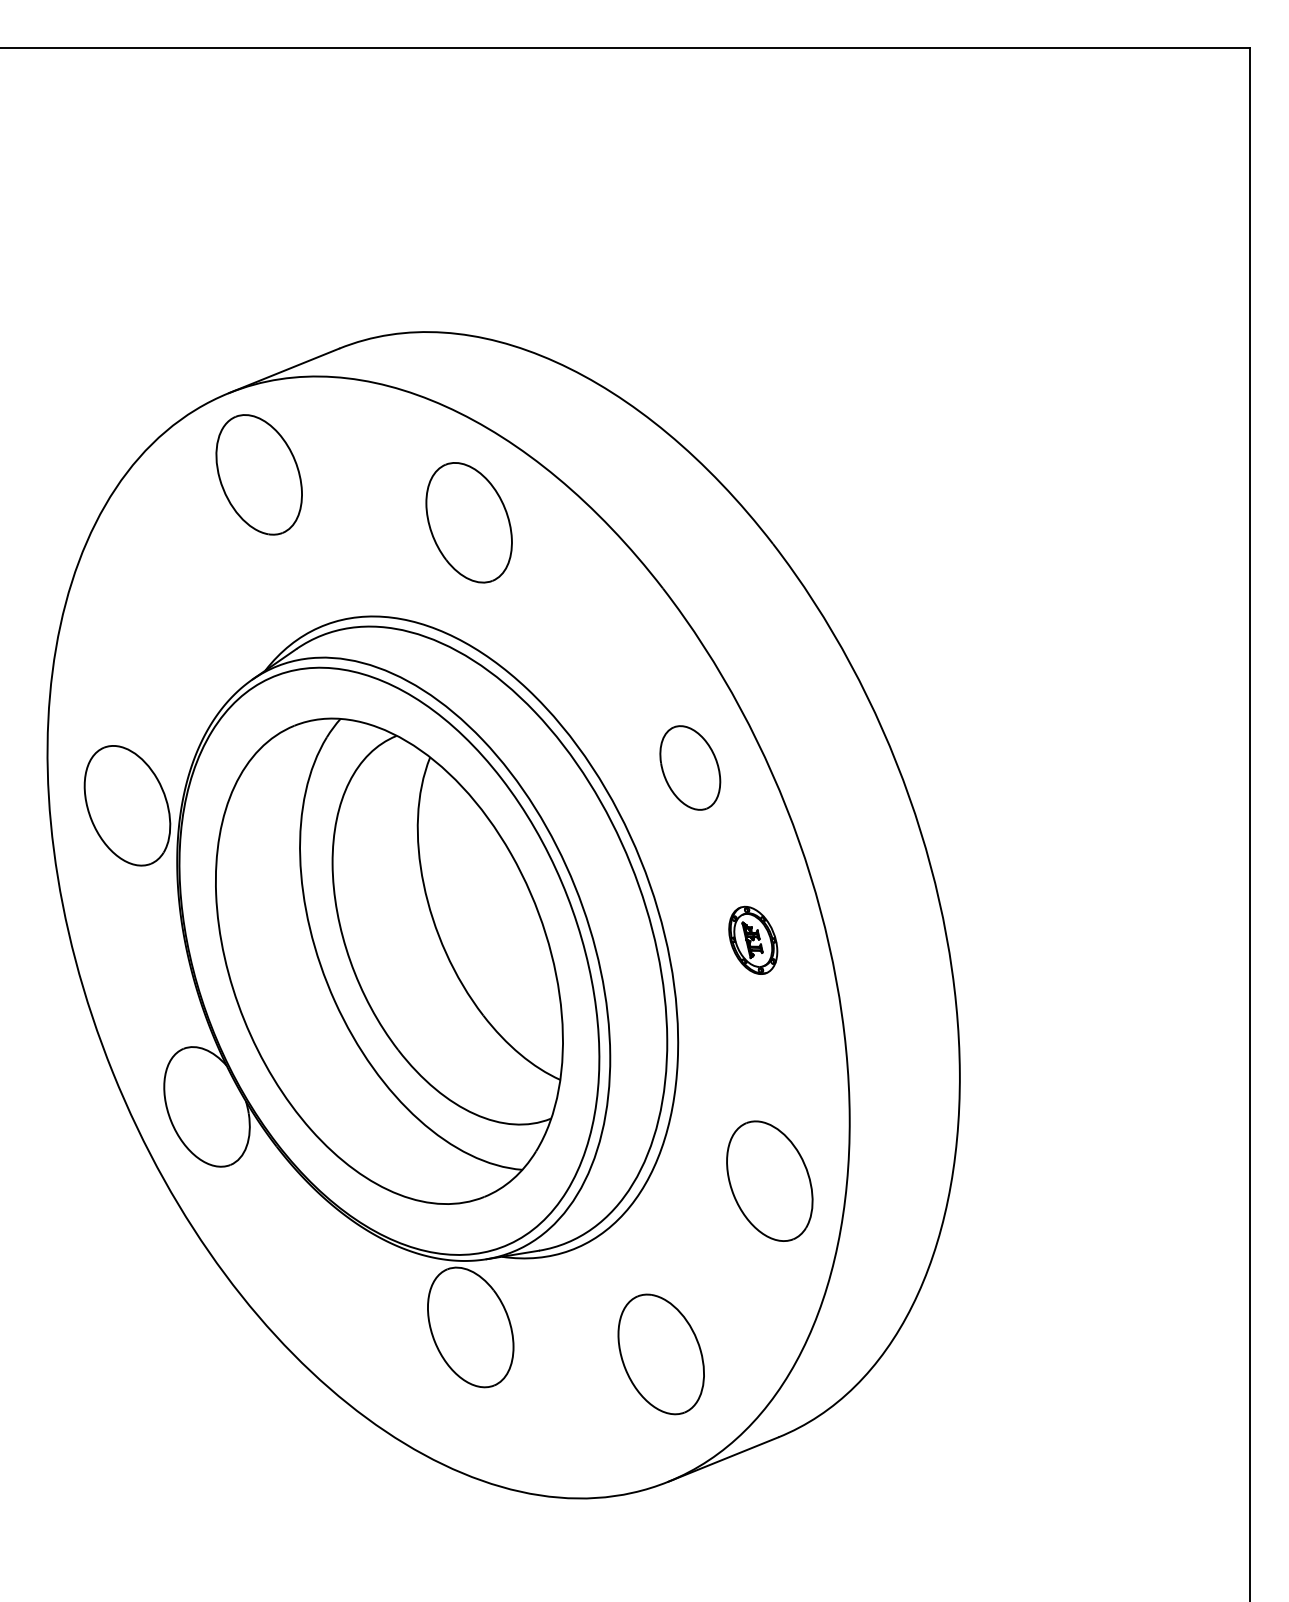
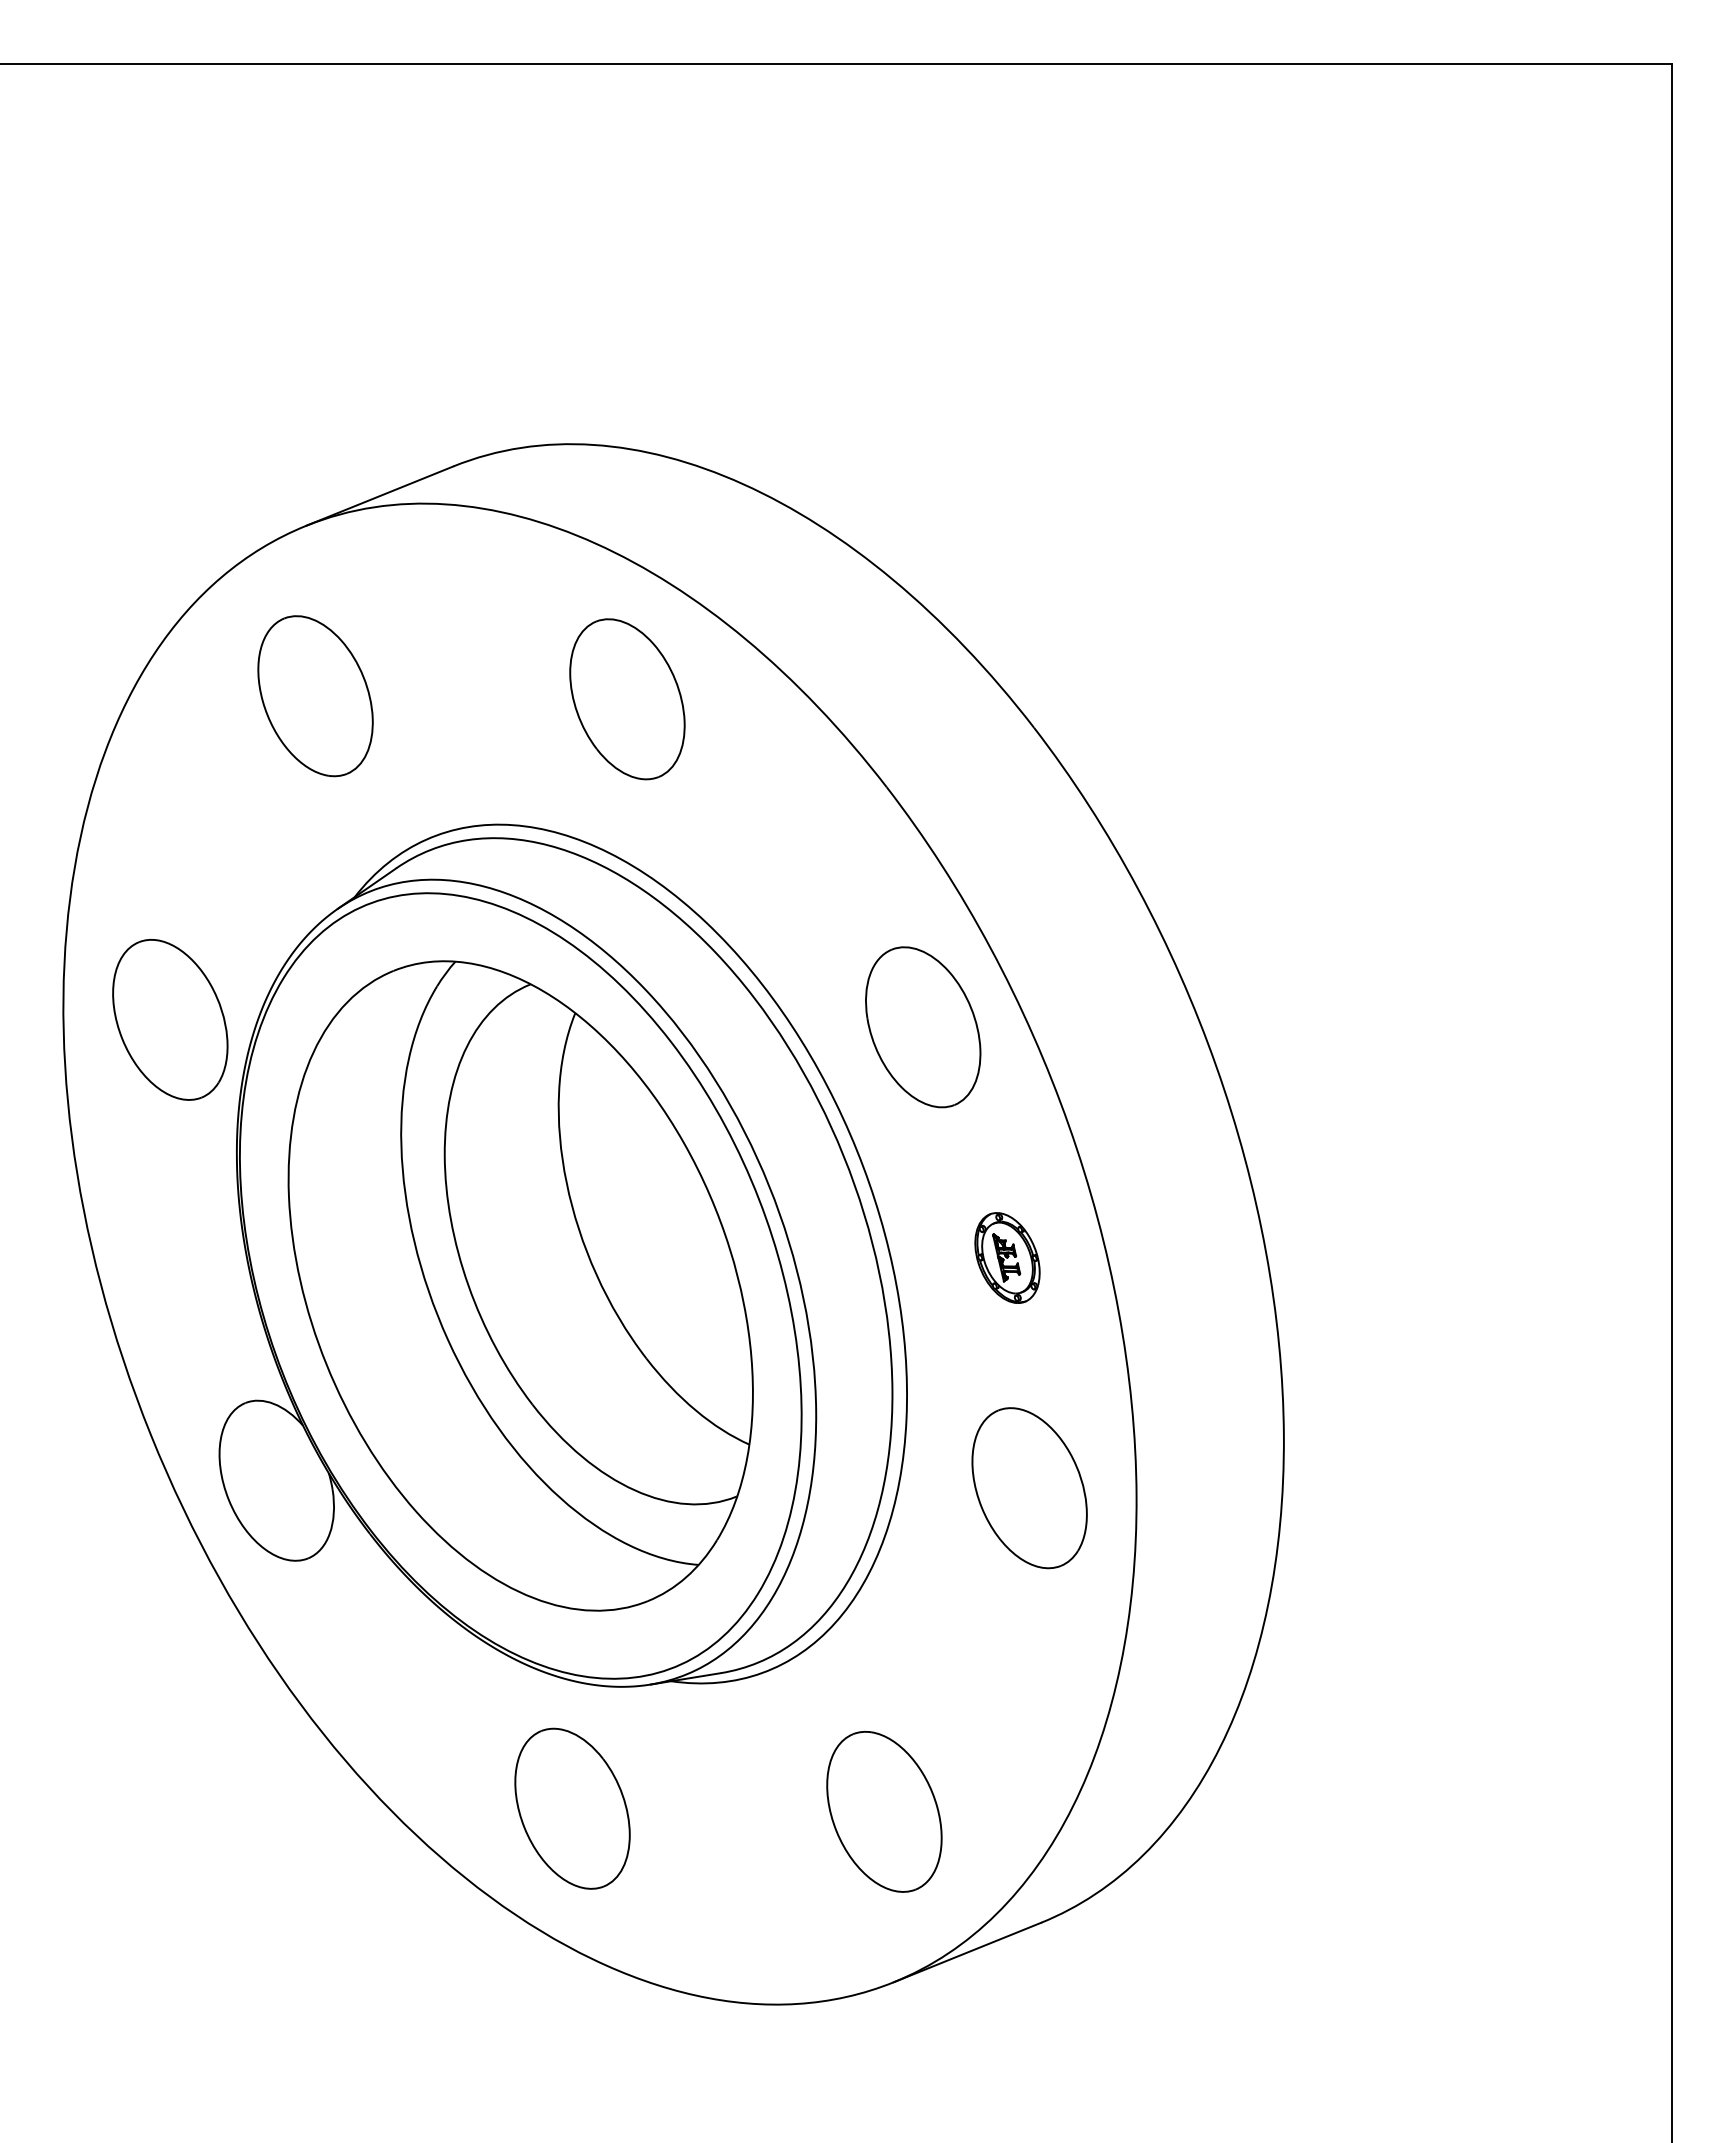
part: (259, 475) -> (315, 696), moved
part: (690, 768) -> (923, 1027), size x1.43
part: (127, 805) -> (170, 1019), moved
part: (769, 1181) -> (1029, 1488), moved
part: (470, 1327) -> (572, 1808), moved

